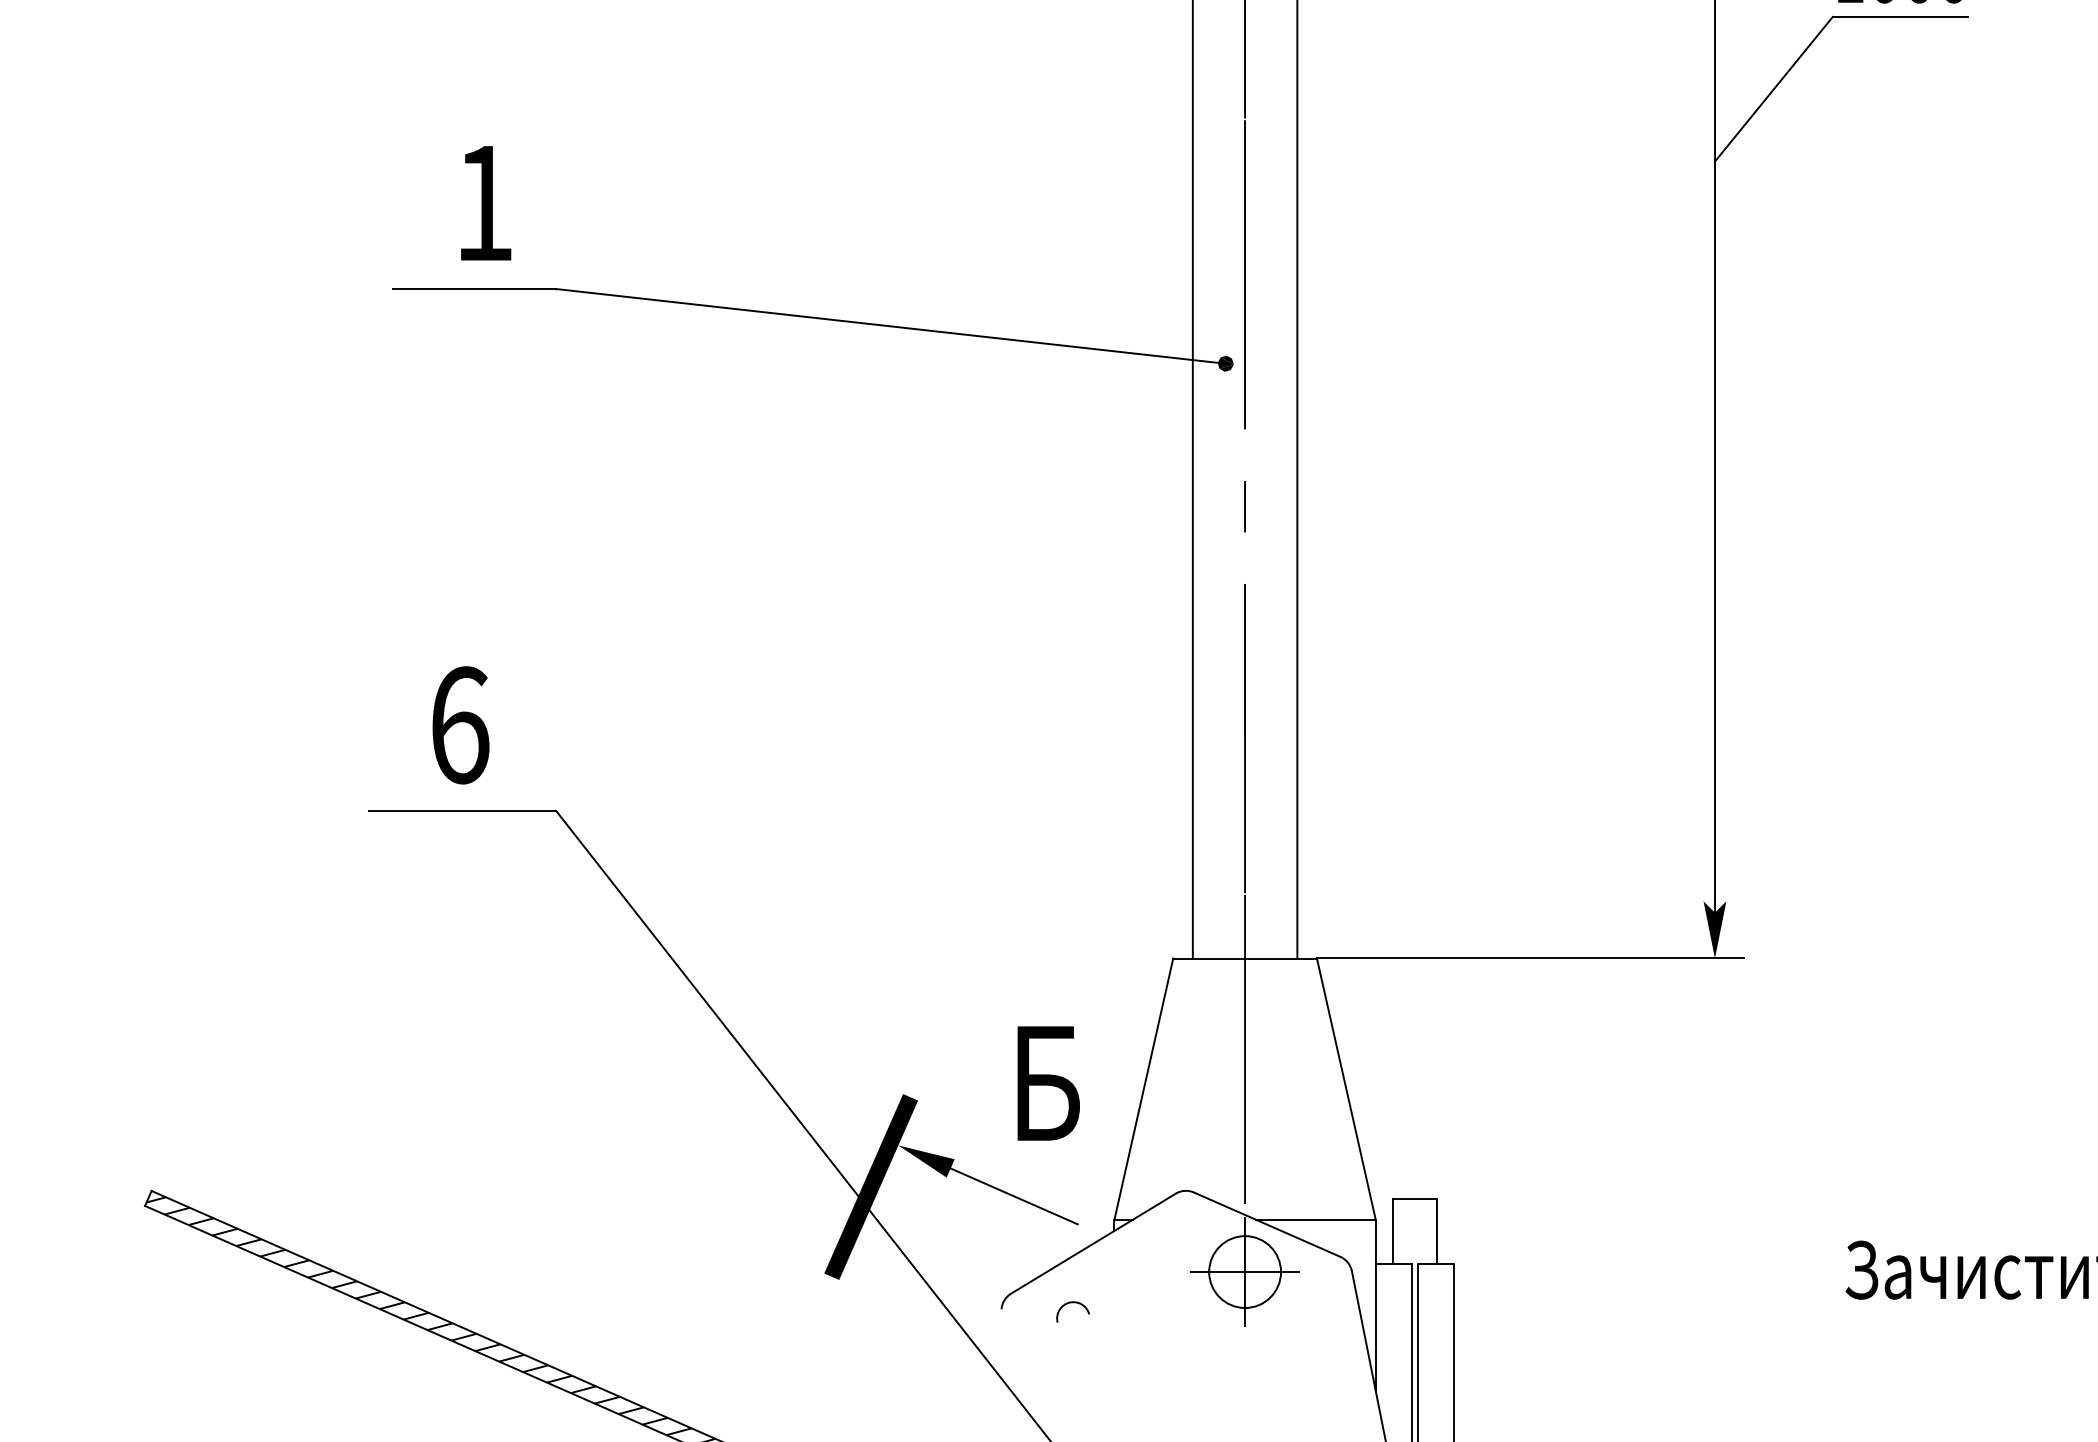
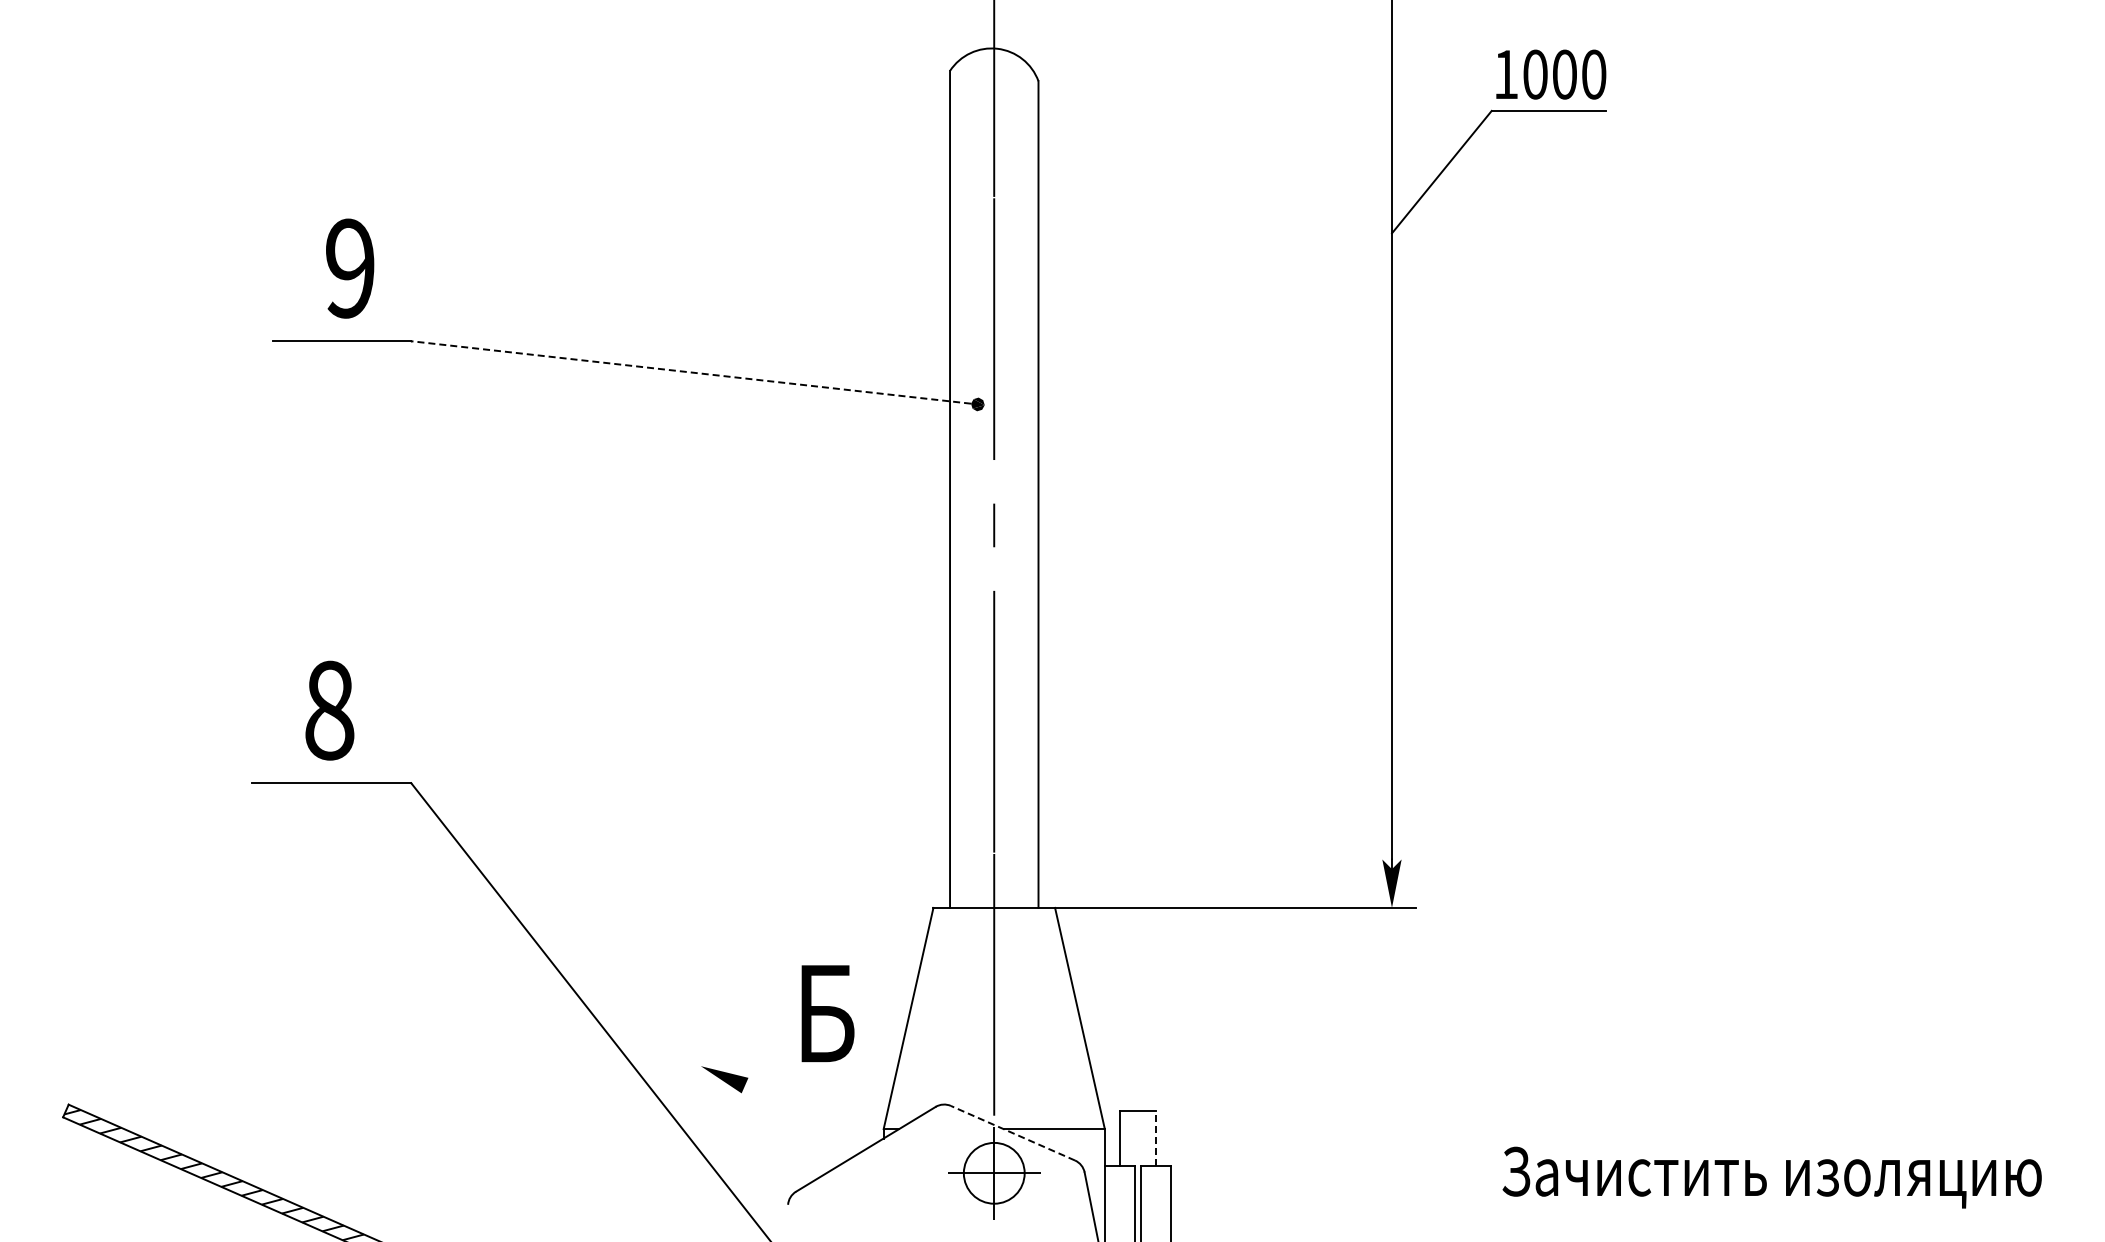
text: (484, 203) -> (350, 268), 1 -> 9
line: (887, 325) -> (691, 372), solid -> dashed
text: (459, 725) -> (329, 710), 6 -> 8
fill: (870, 1187) -> (677, 1101), removed
line: (1013, 1195) -> (798, 1108), removed
line: (1266, 1225) -> (1012, 1133), solid -> dashed
line: (1436, 1230) -> (1156, 1138), solid -> dashed
arc: (1069, 1304) -> (845, 1200), removed

